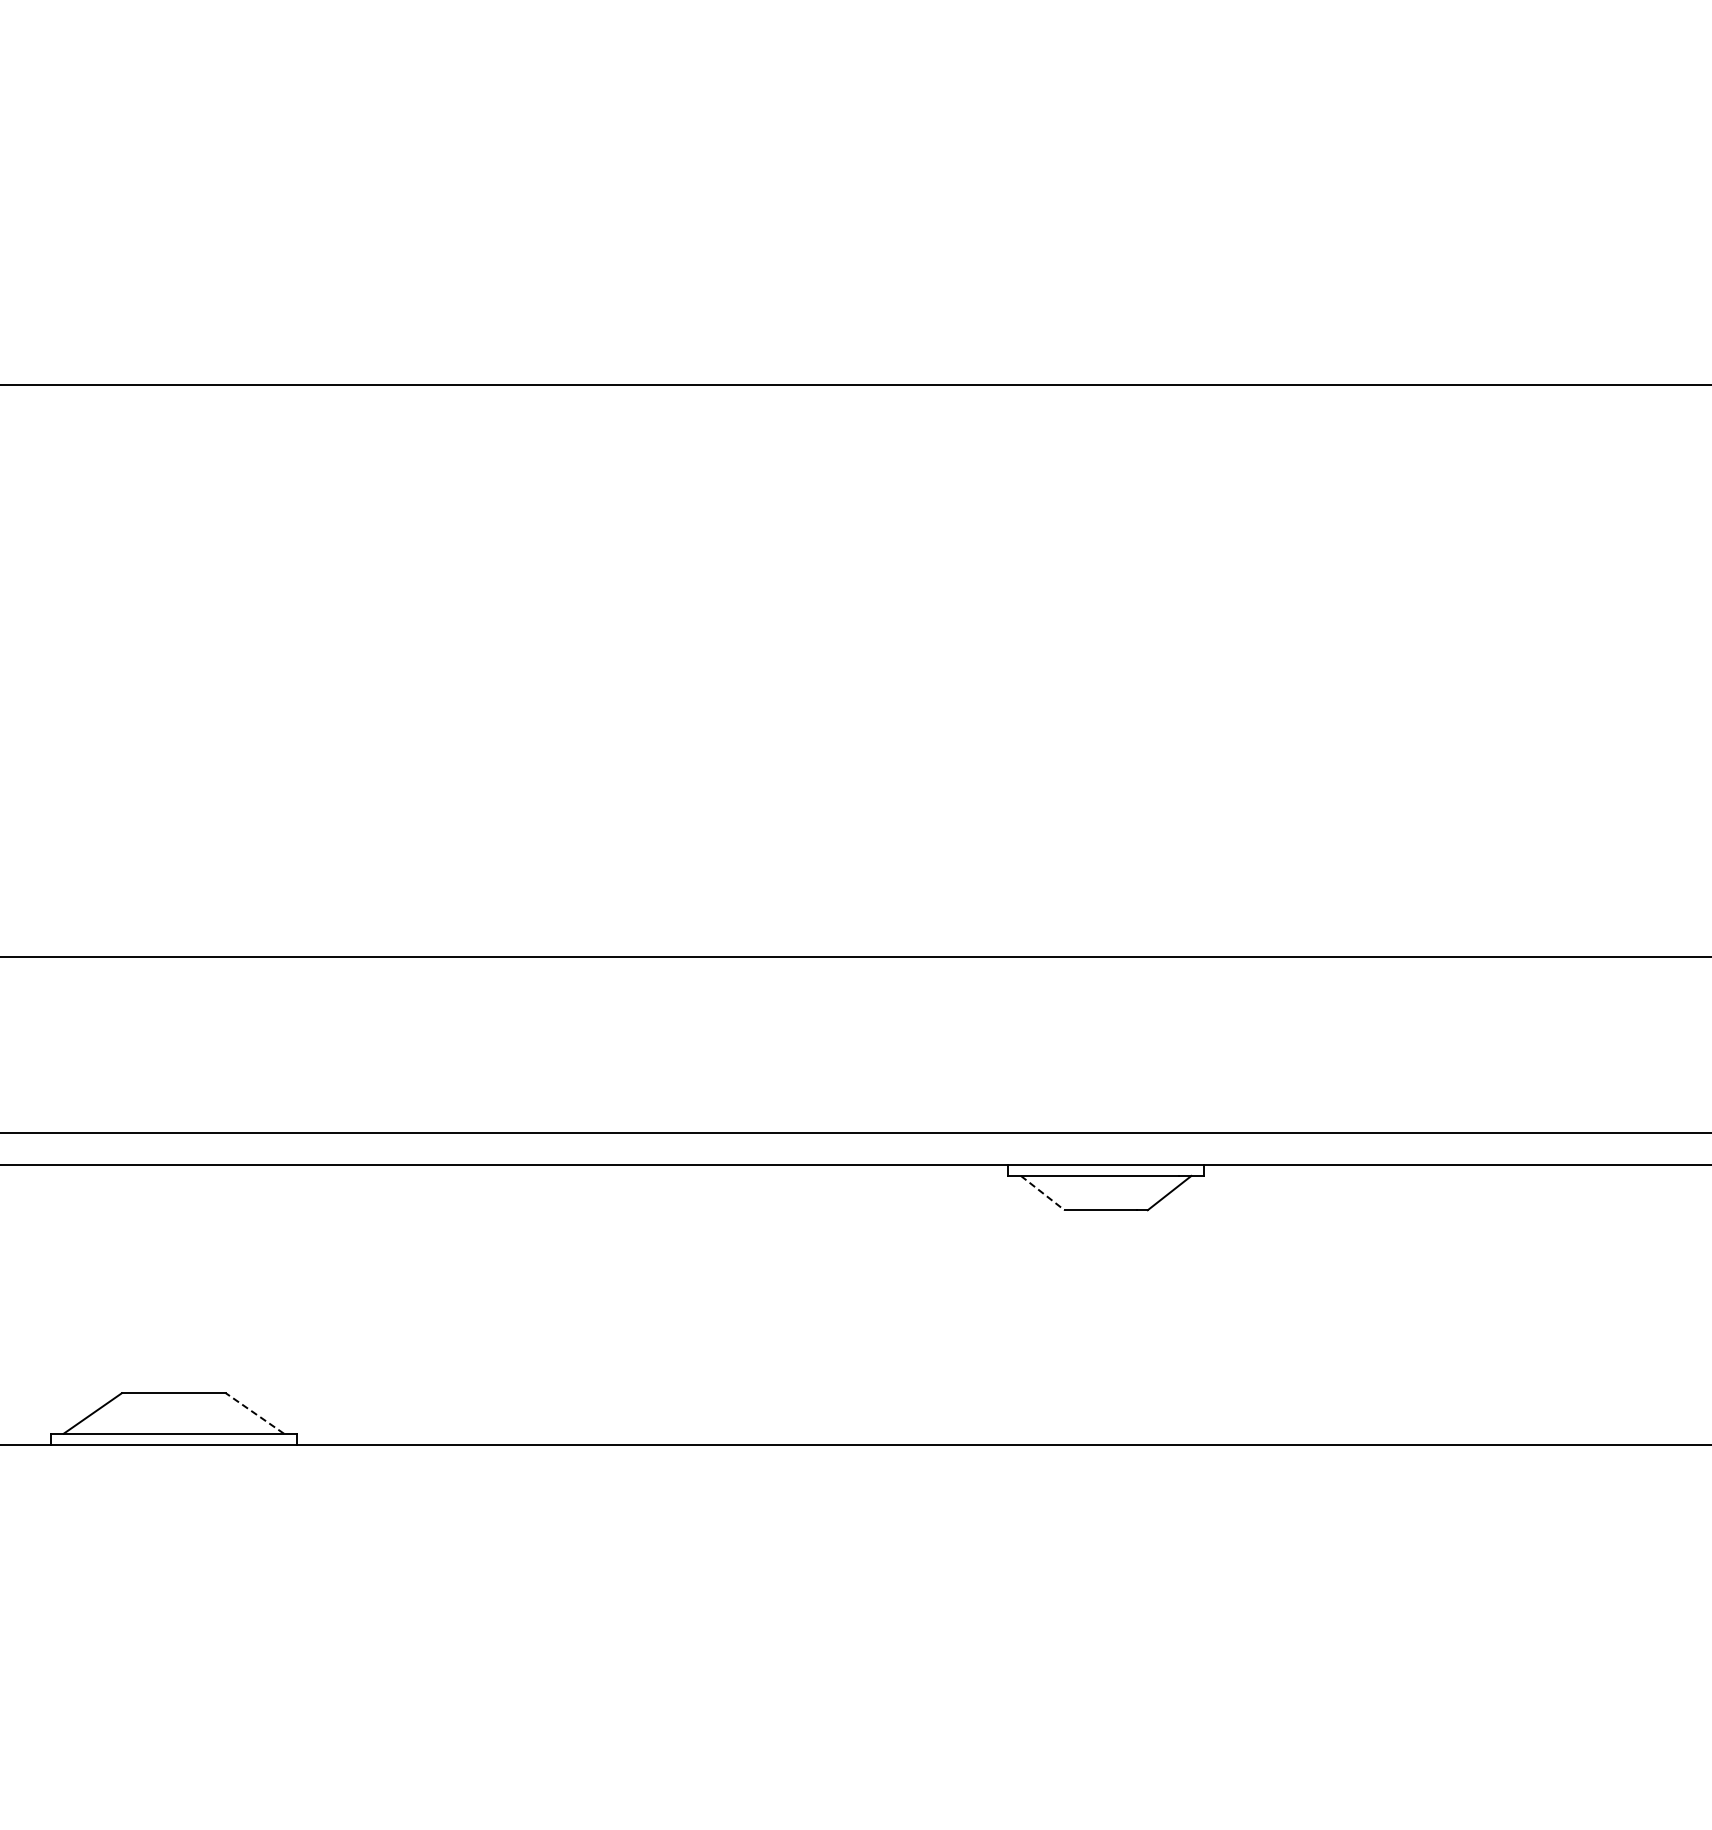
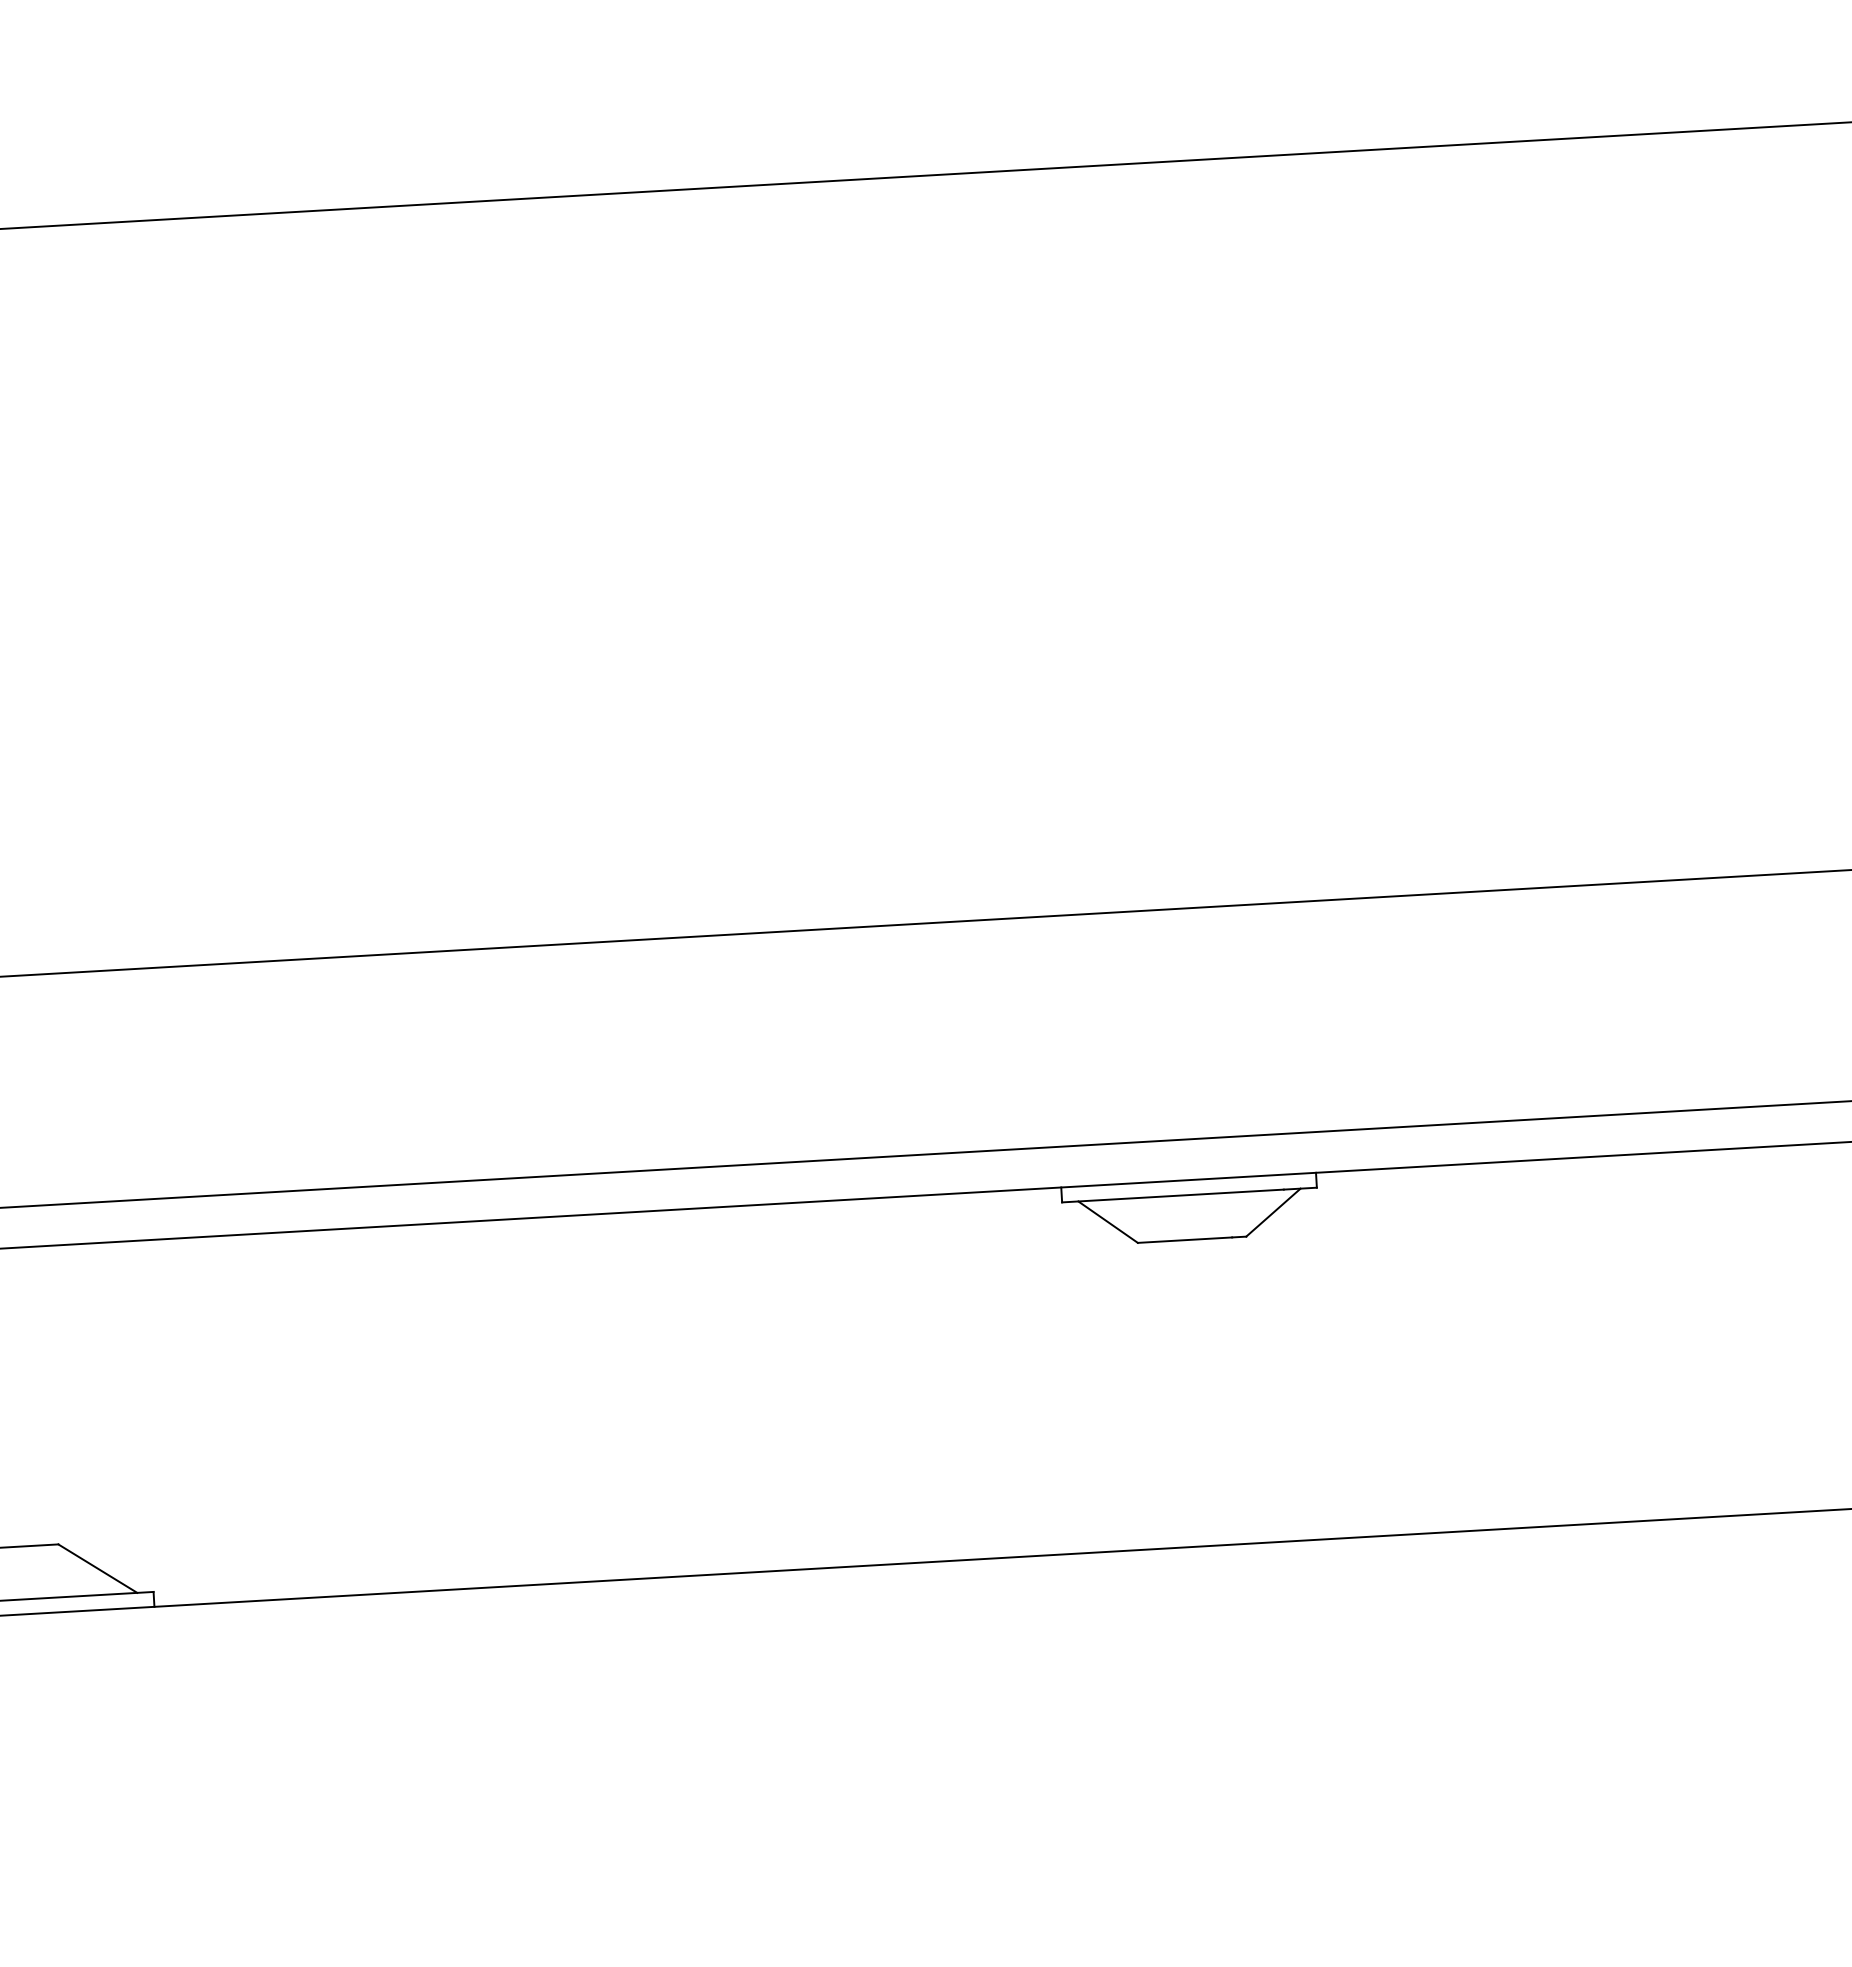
line: (1042, 1193) -> (1107, 1222), dashed -> solid
line: (254, 1413) -> (97, 1568), dashed -> solid

